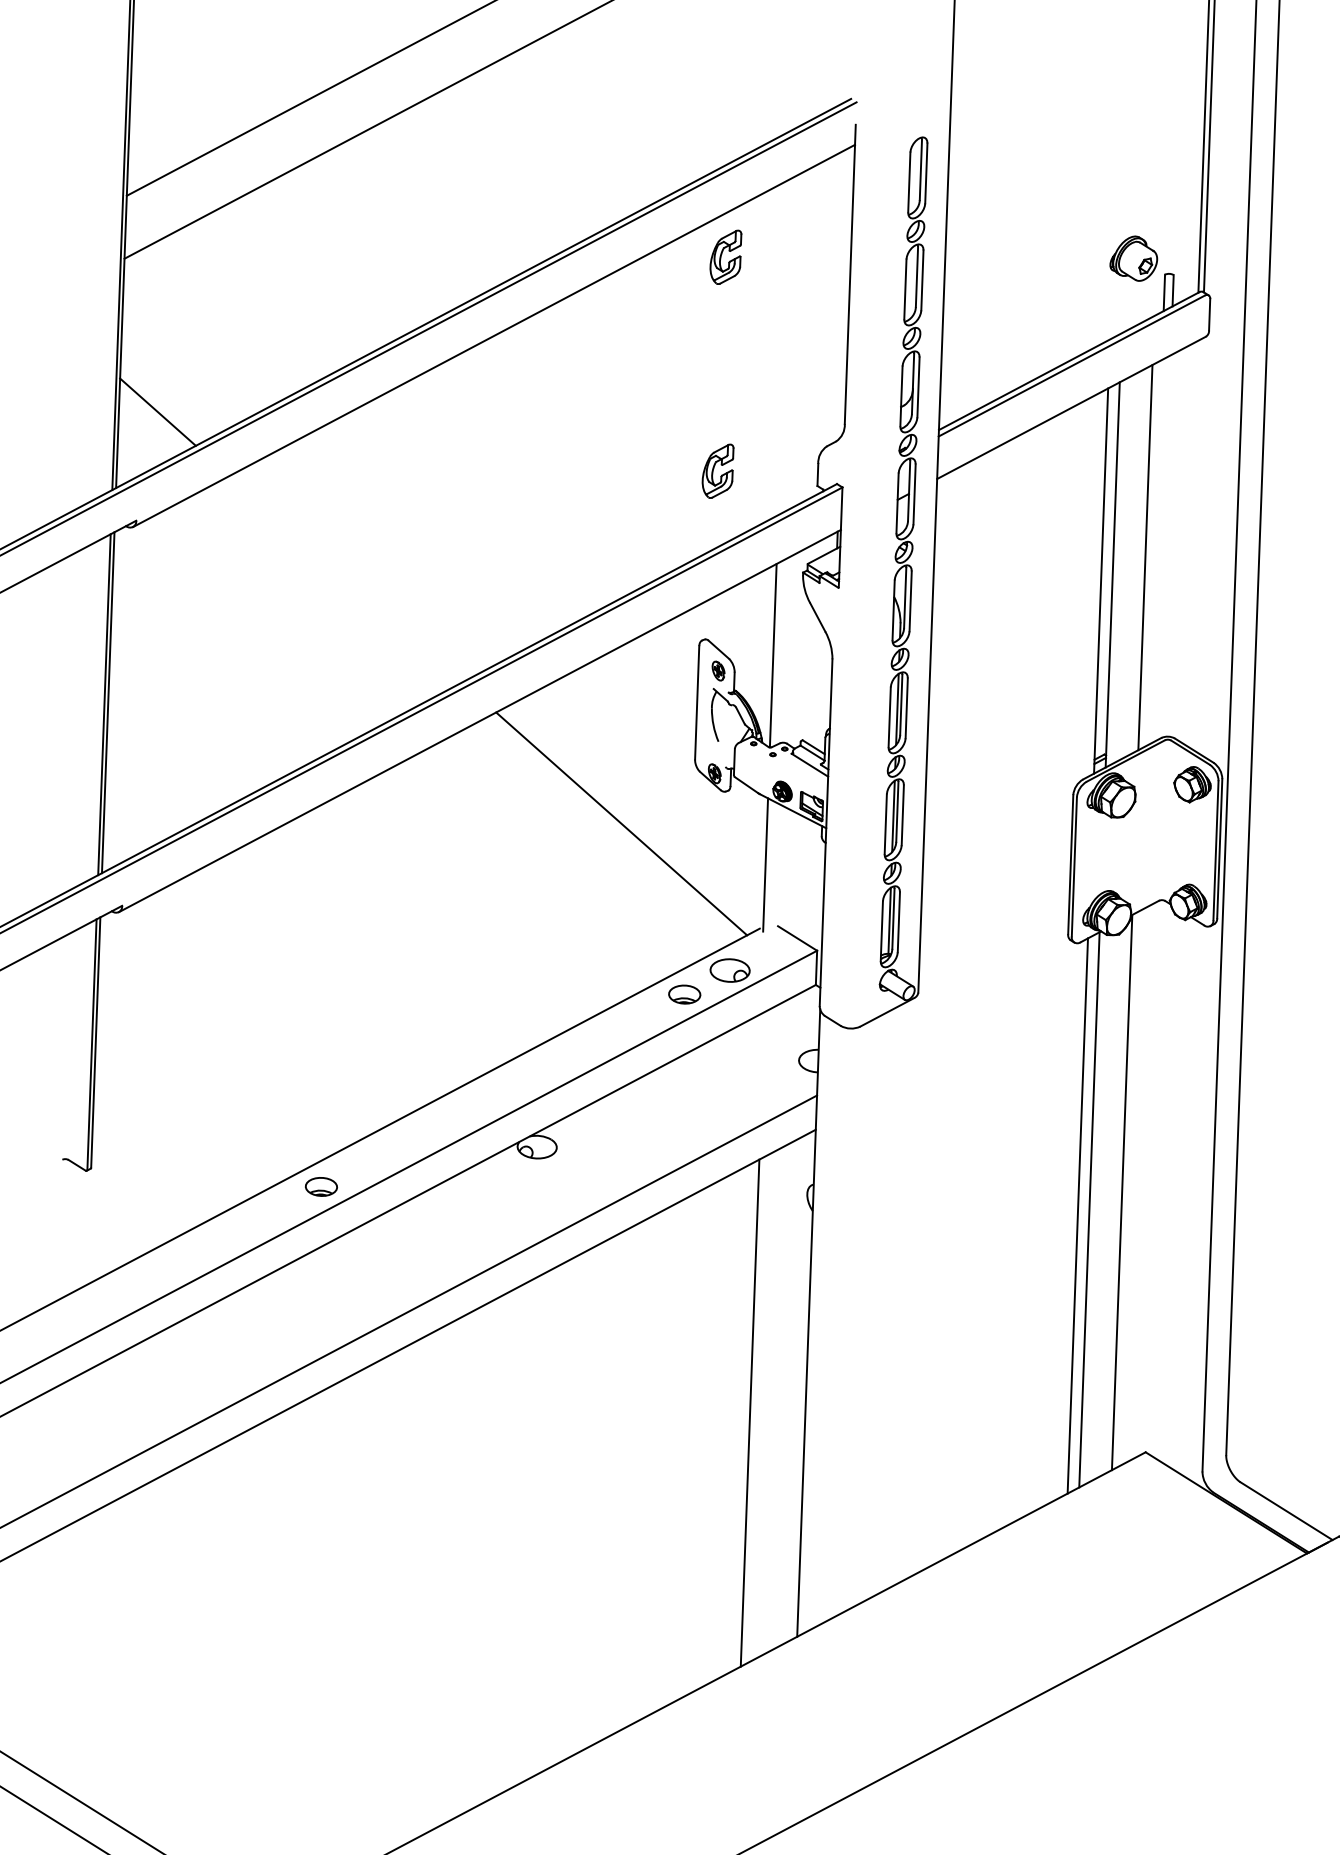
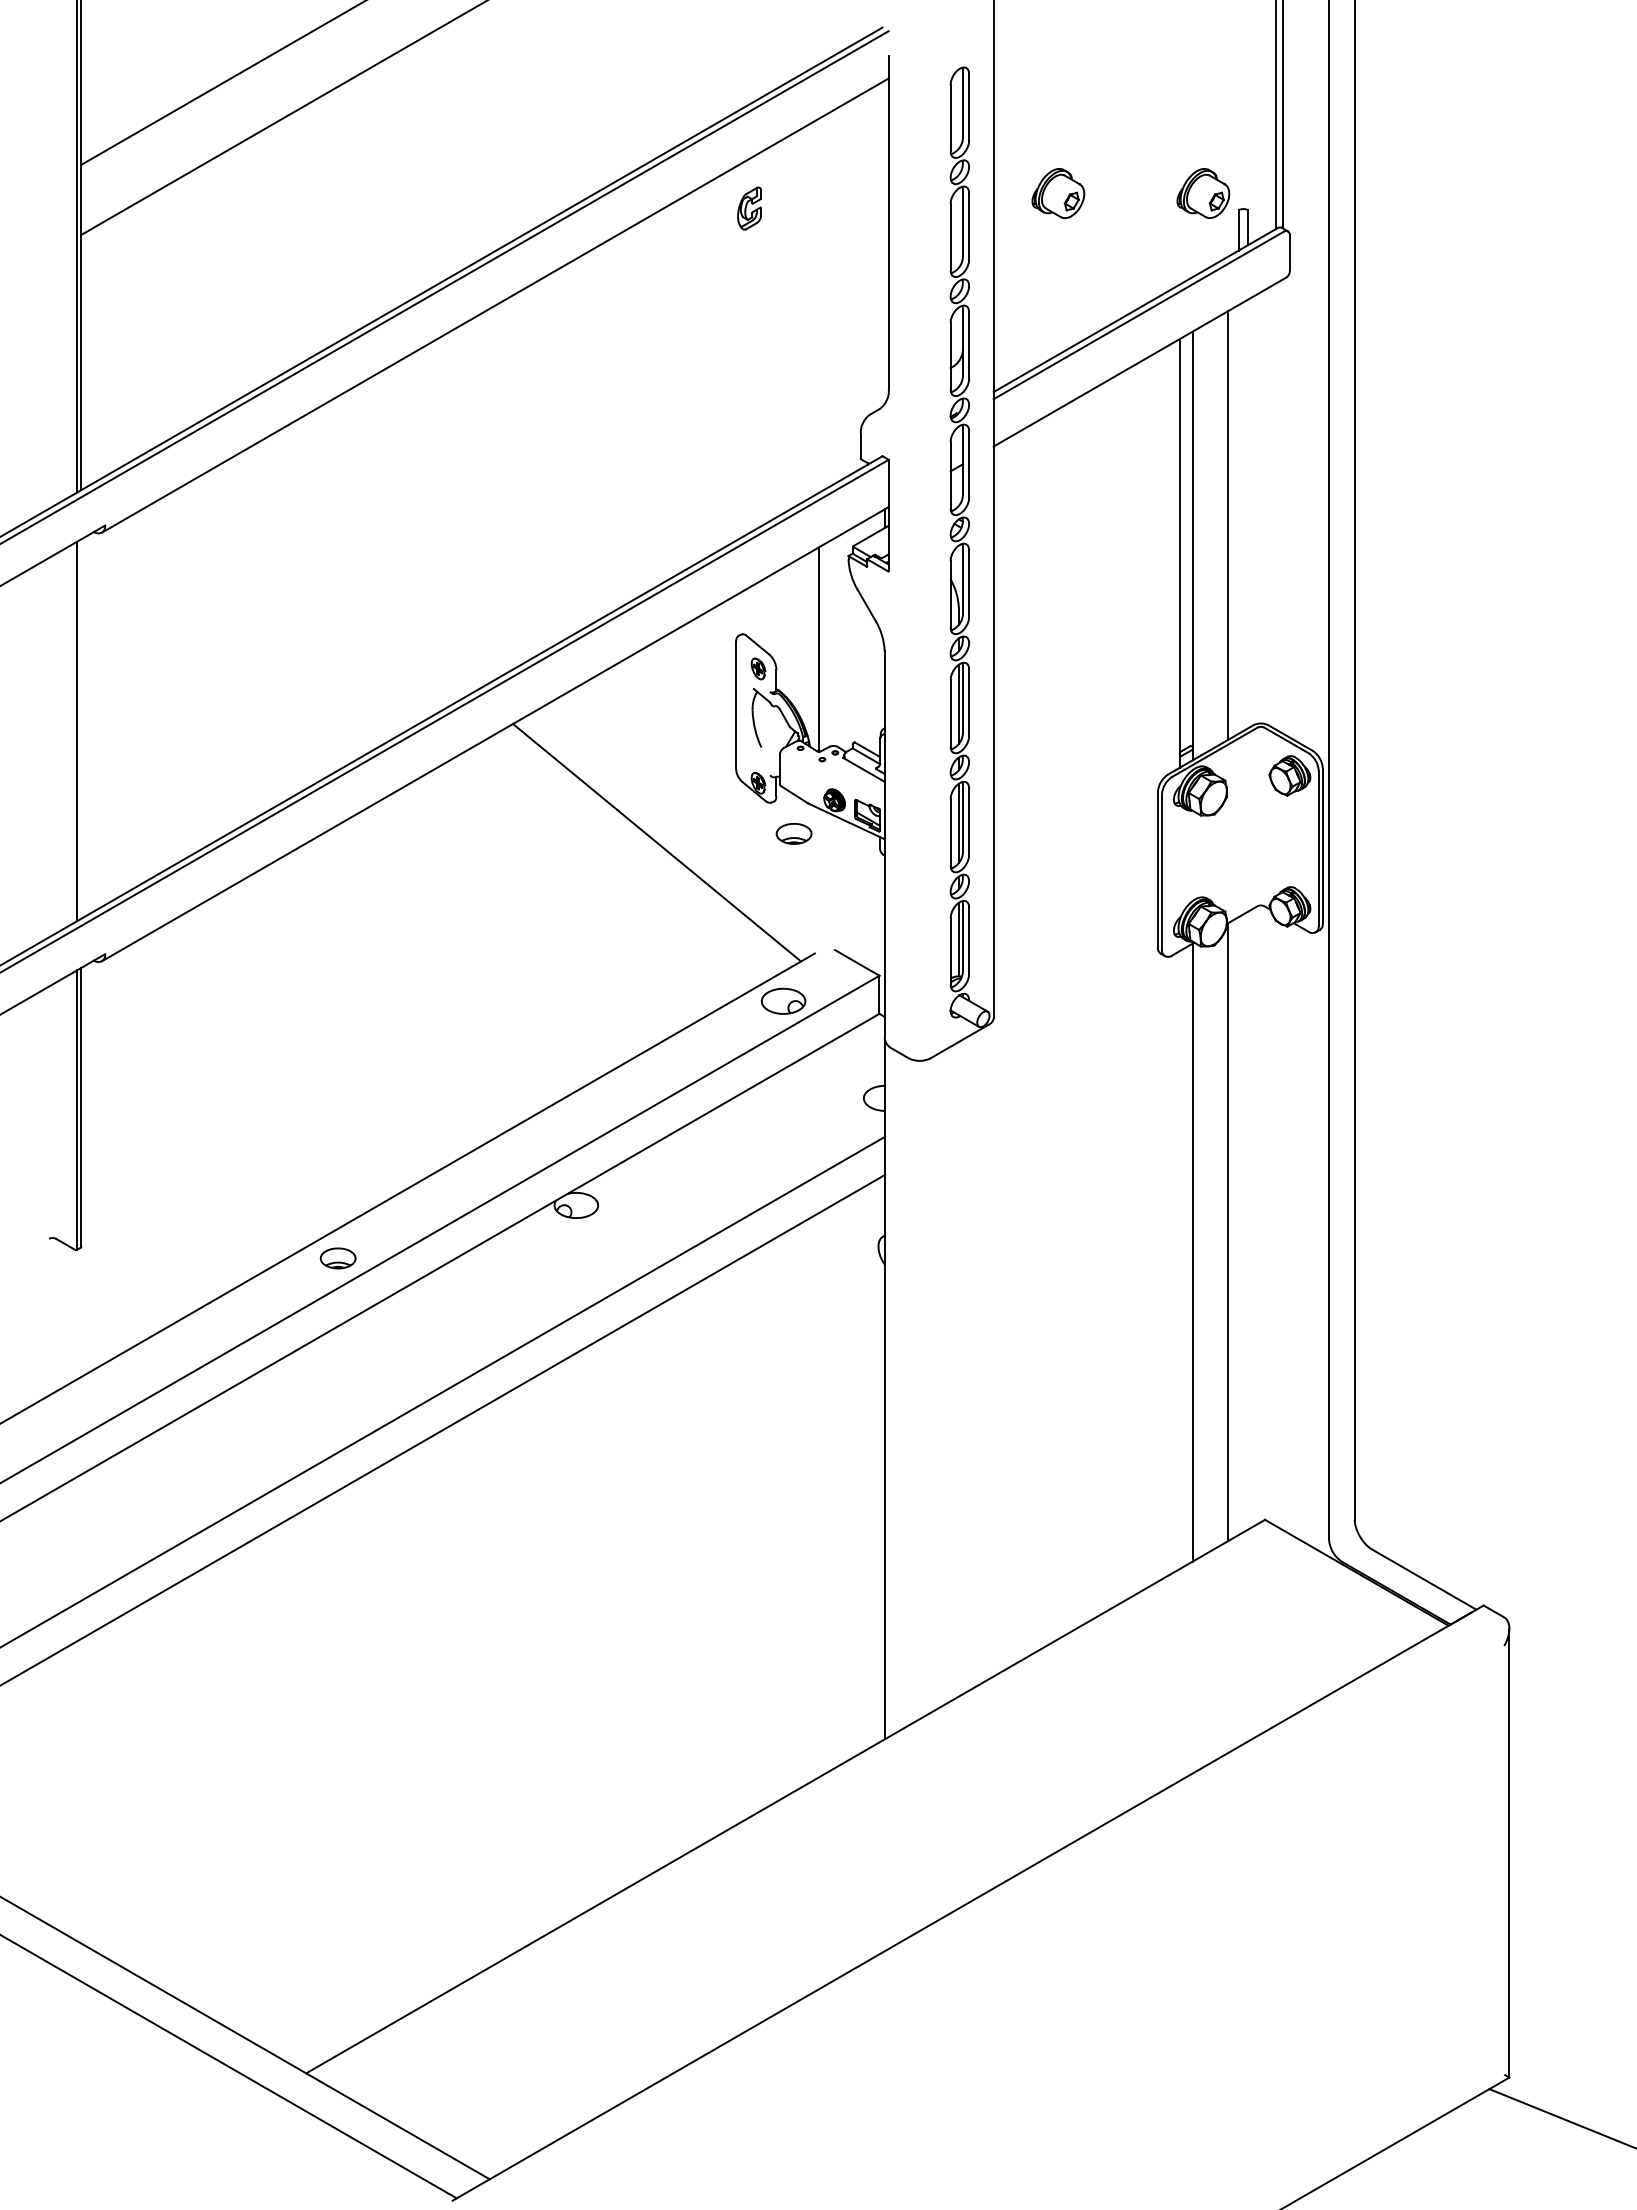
part: (1003, 253) -> (1058, 193), added
part: (725, 257) -> (749, 208), size x0.7
line: (157, 411) -> (124, 403), removed
part: (717, 470) -> (749, 446), removed
line: (108, 702) -> (81, 728), removed
line: (765, 864) -> (818, 882), removed
part: (684, 994) -> (793, 833), moved
line: (1078, 1215) -> (1180, 1259), removed
line: (749, 1413) -> (823, 1492), removed

